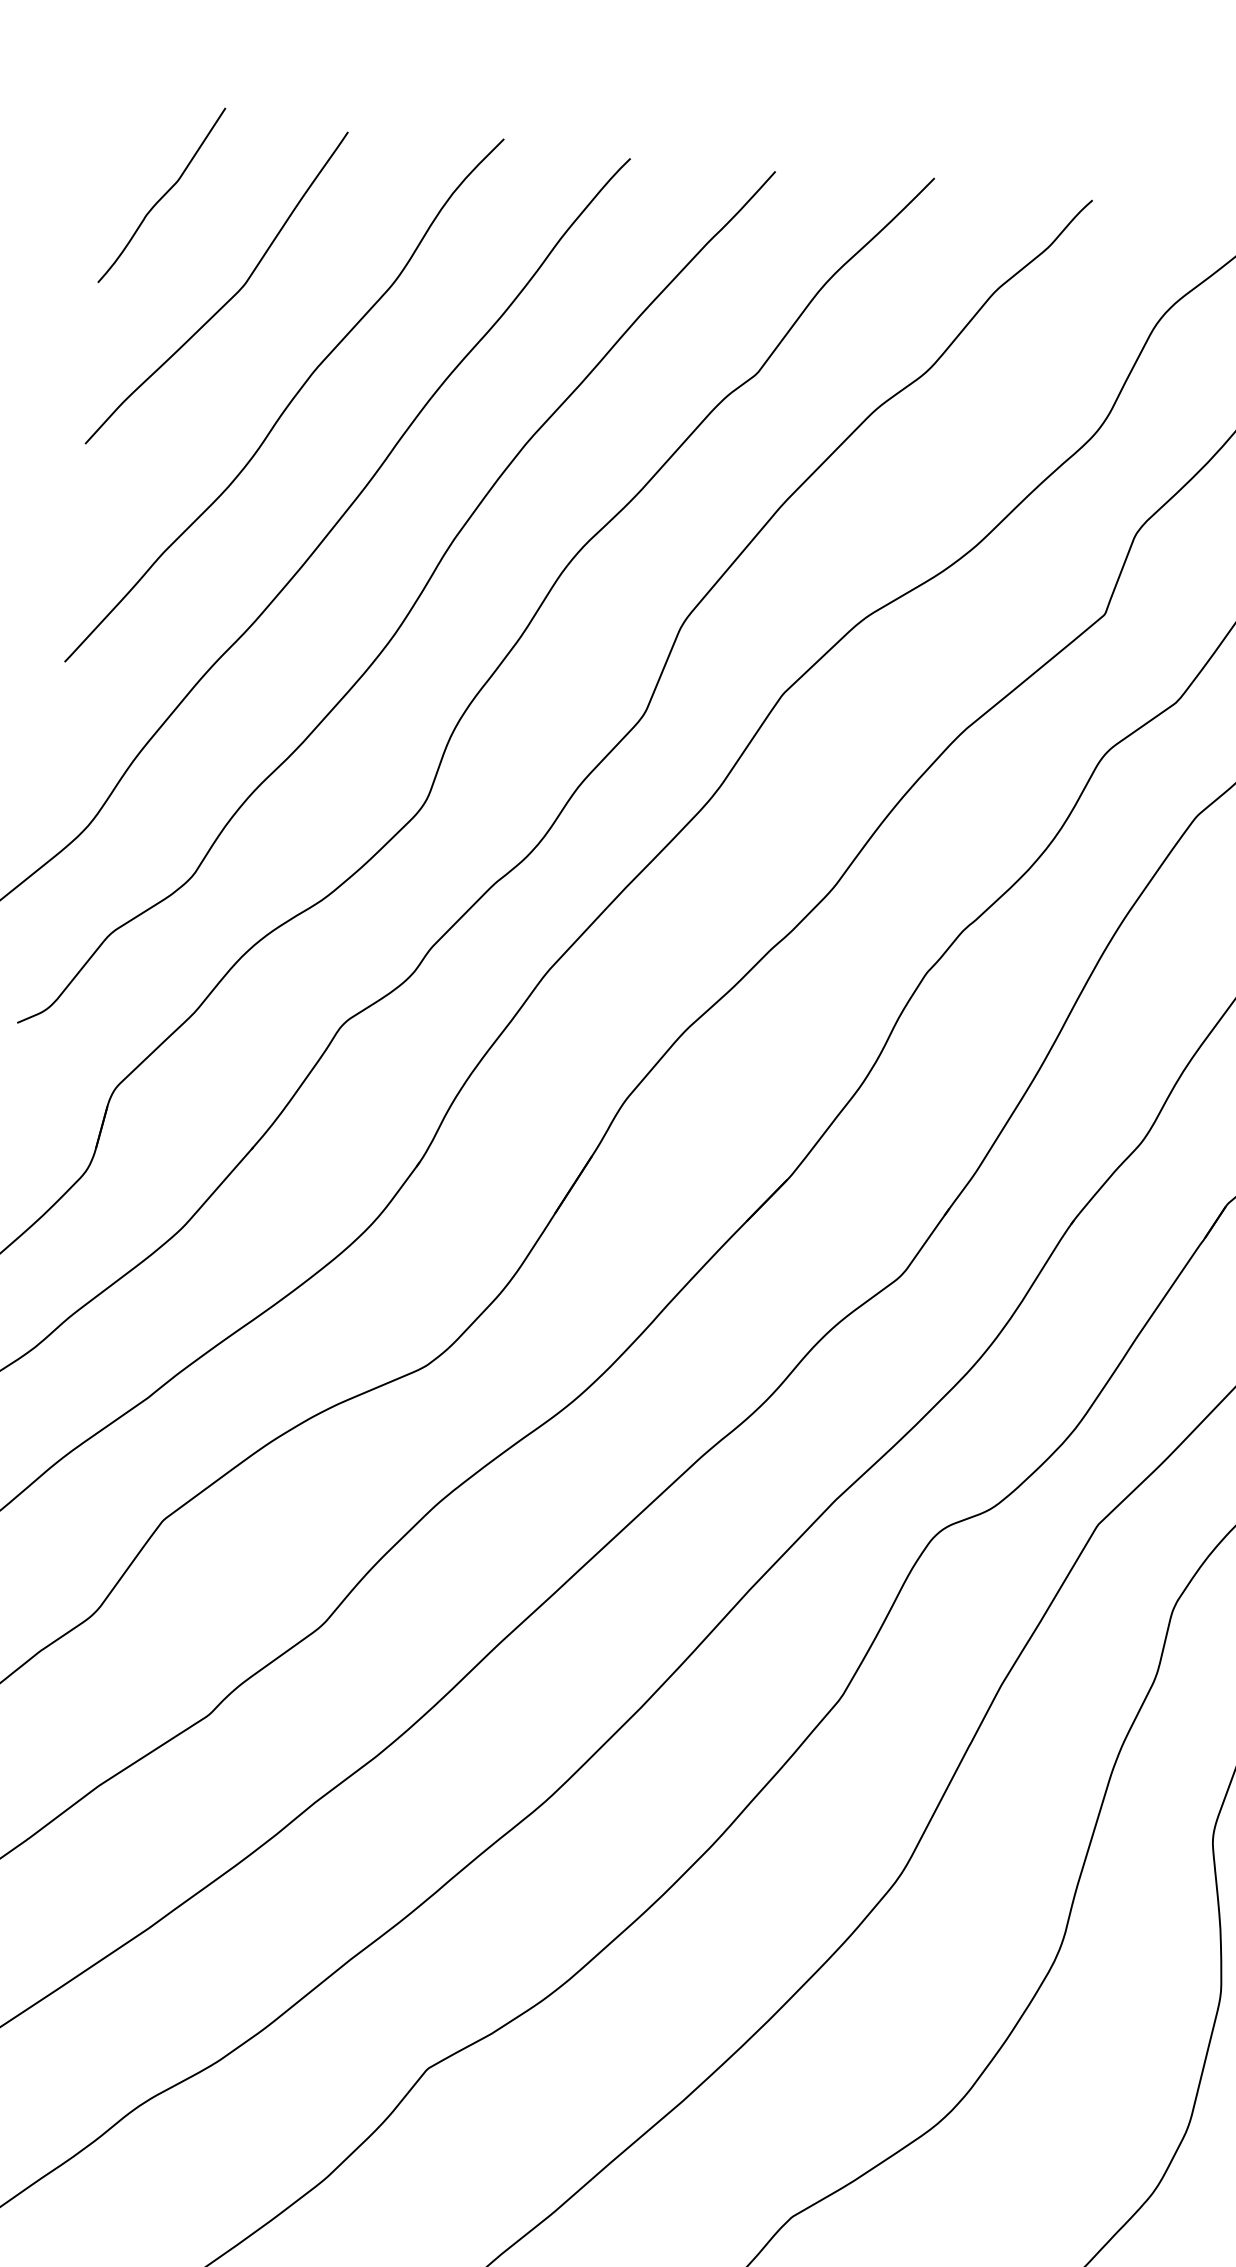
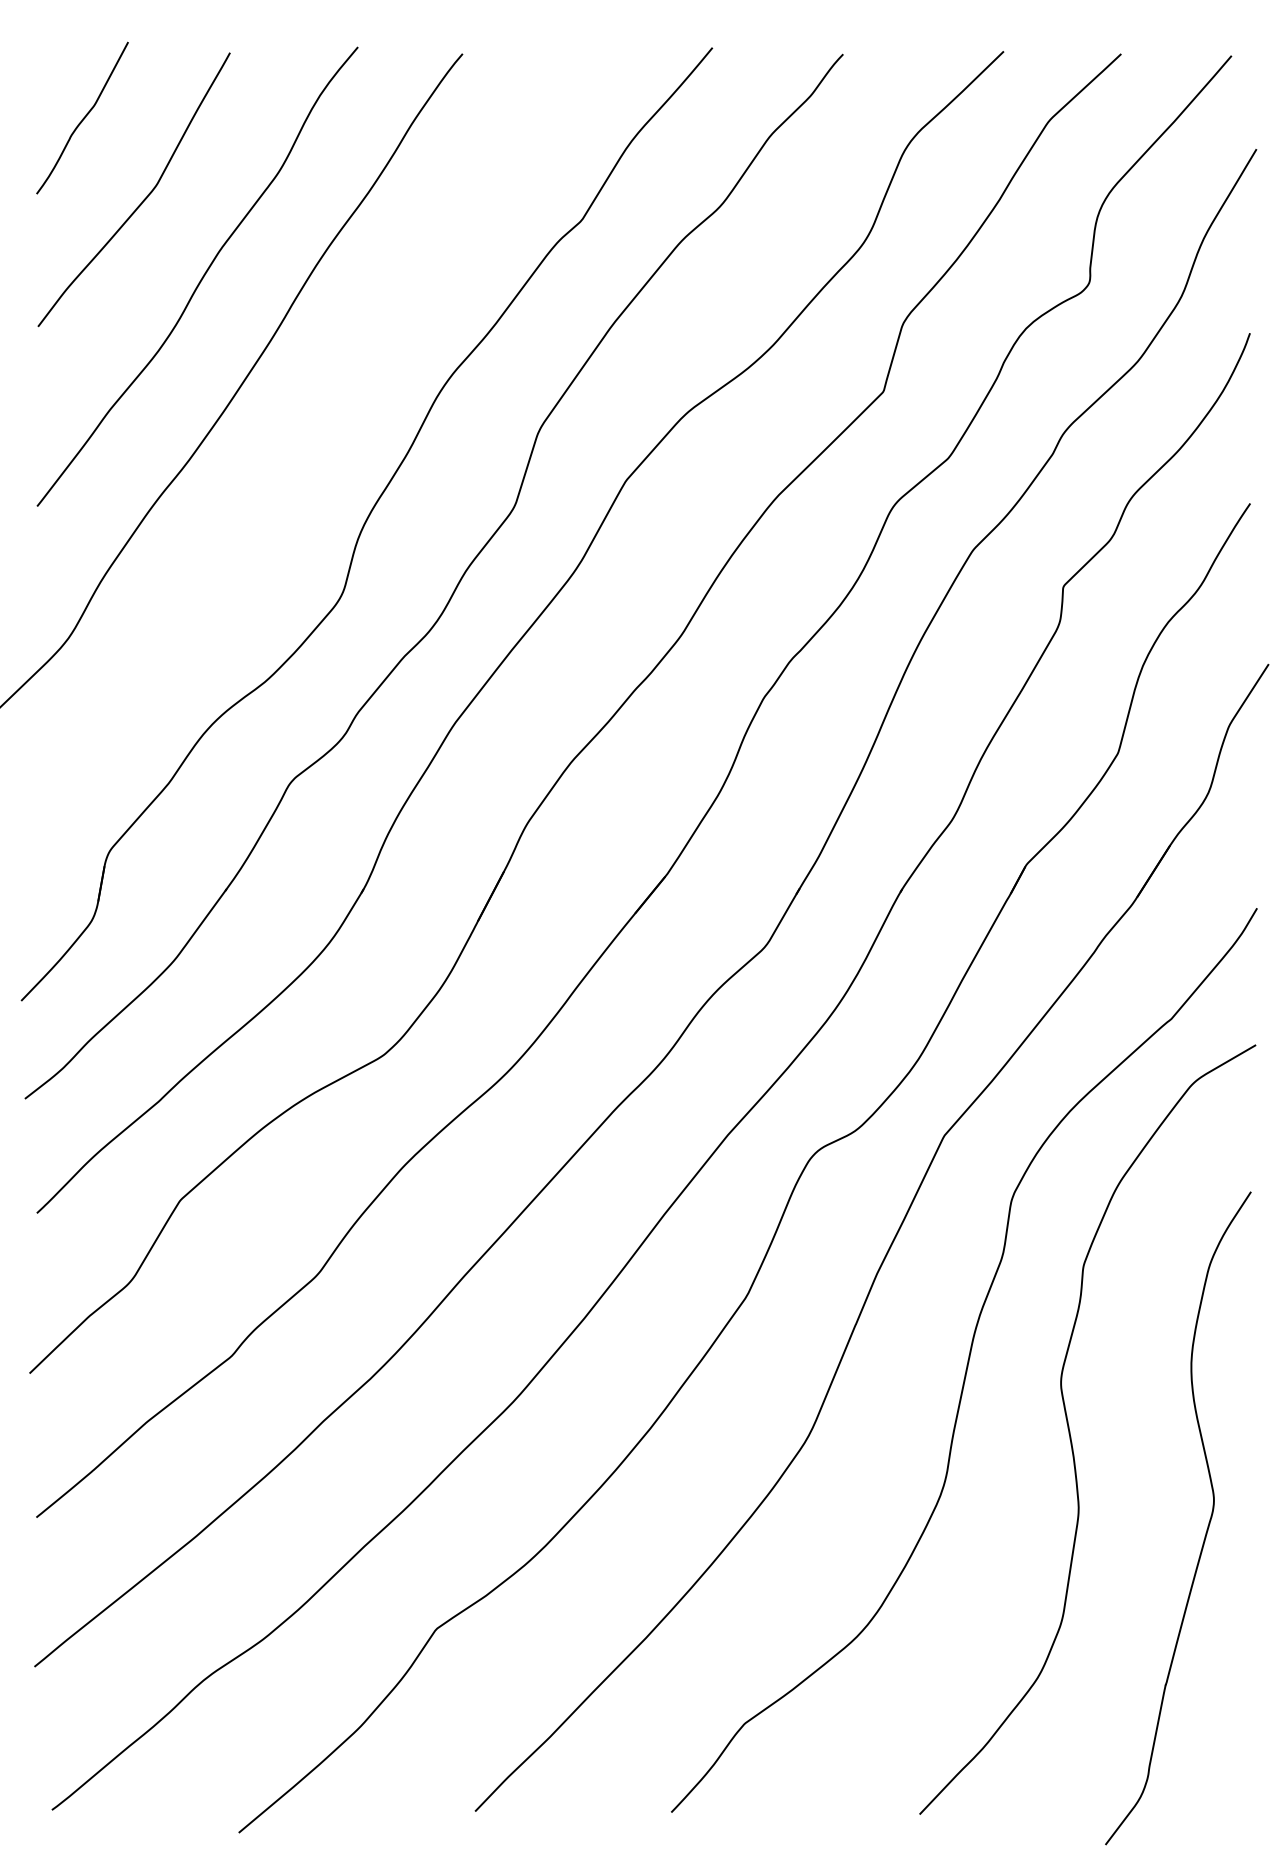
curve: (411, 606) -> (316, 435), removed

